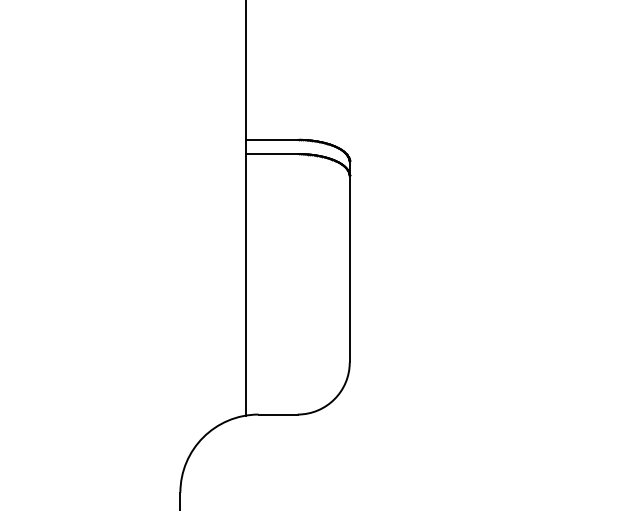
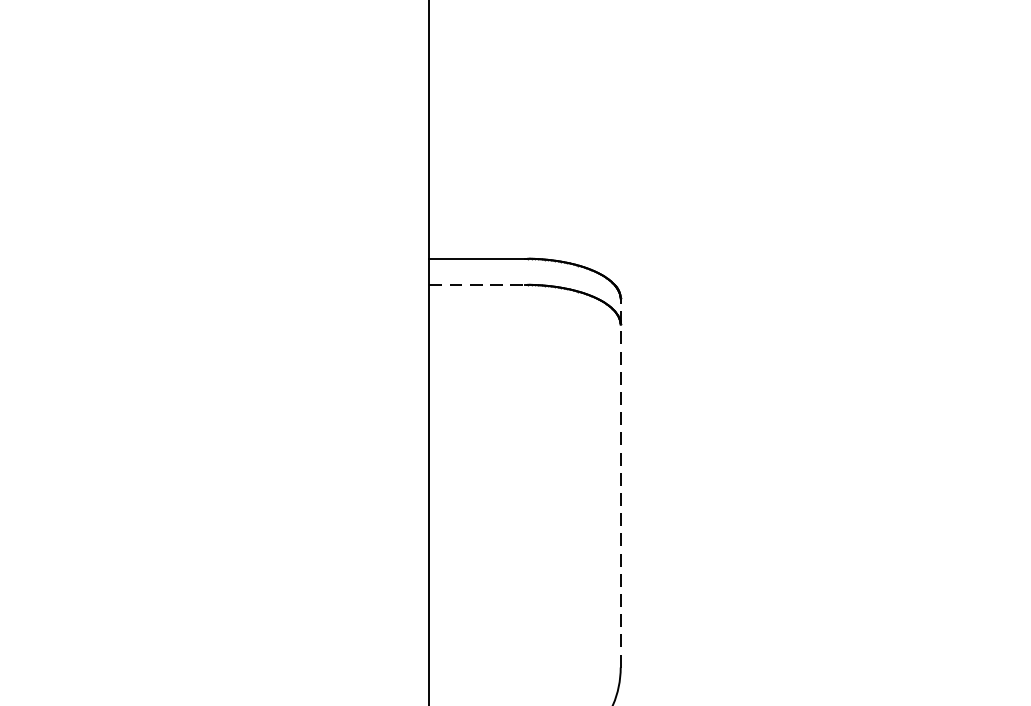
line: (272, 154) -> (478, 285), solid -> dashed
line: (349, 261) -> (620, 482), solid -> dashed

